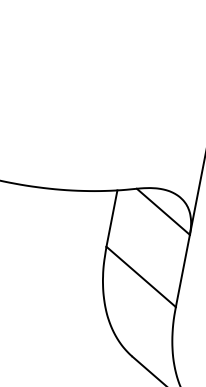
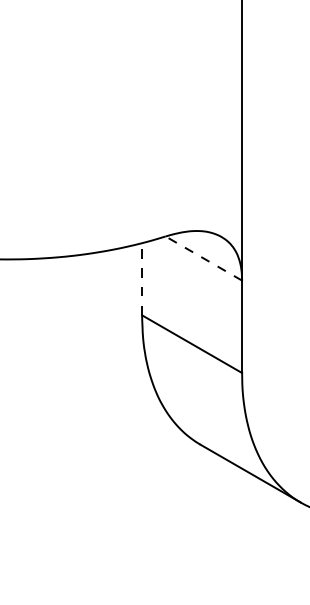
line: (163, 211) -> (203, 258), solid -> dashed
line: (112, 218) -> (142, 278), solid -> dashed

